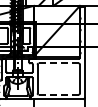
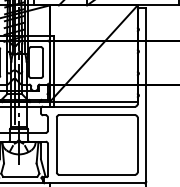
line: (59, 63) -> (98, 115), dashed -> solid
line: (58, 94) -> (96, 174), dashed -> solid

